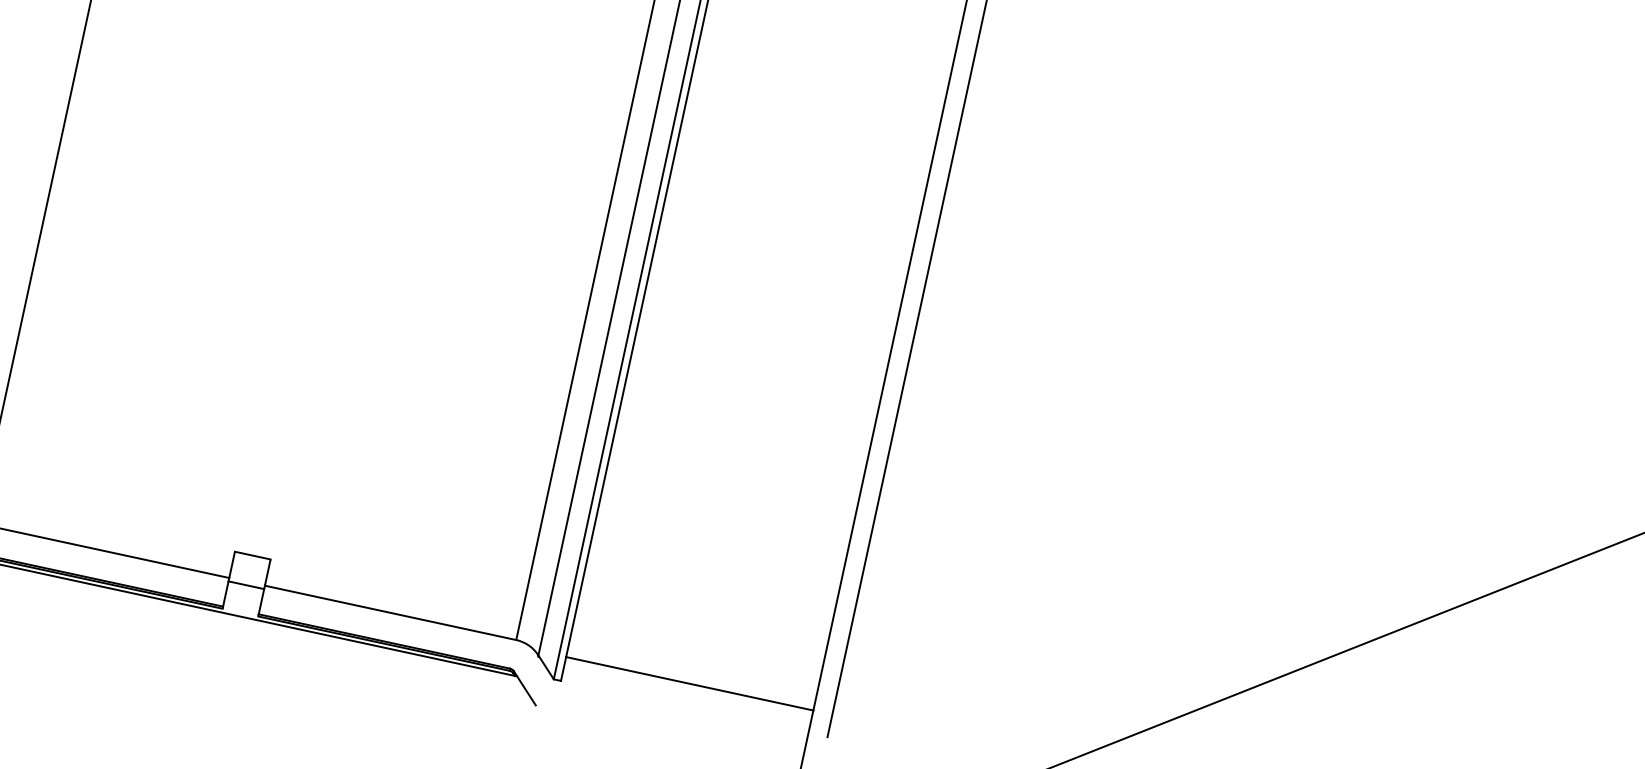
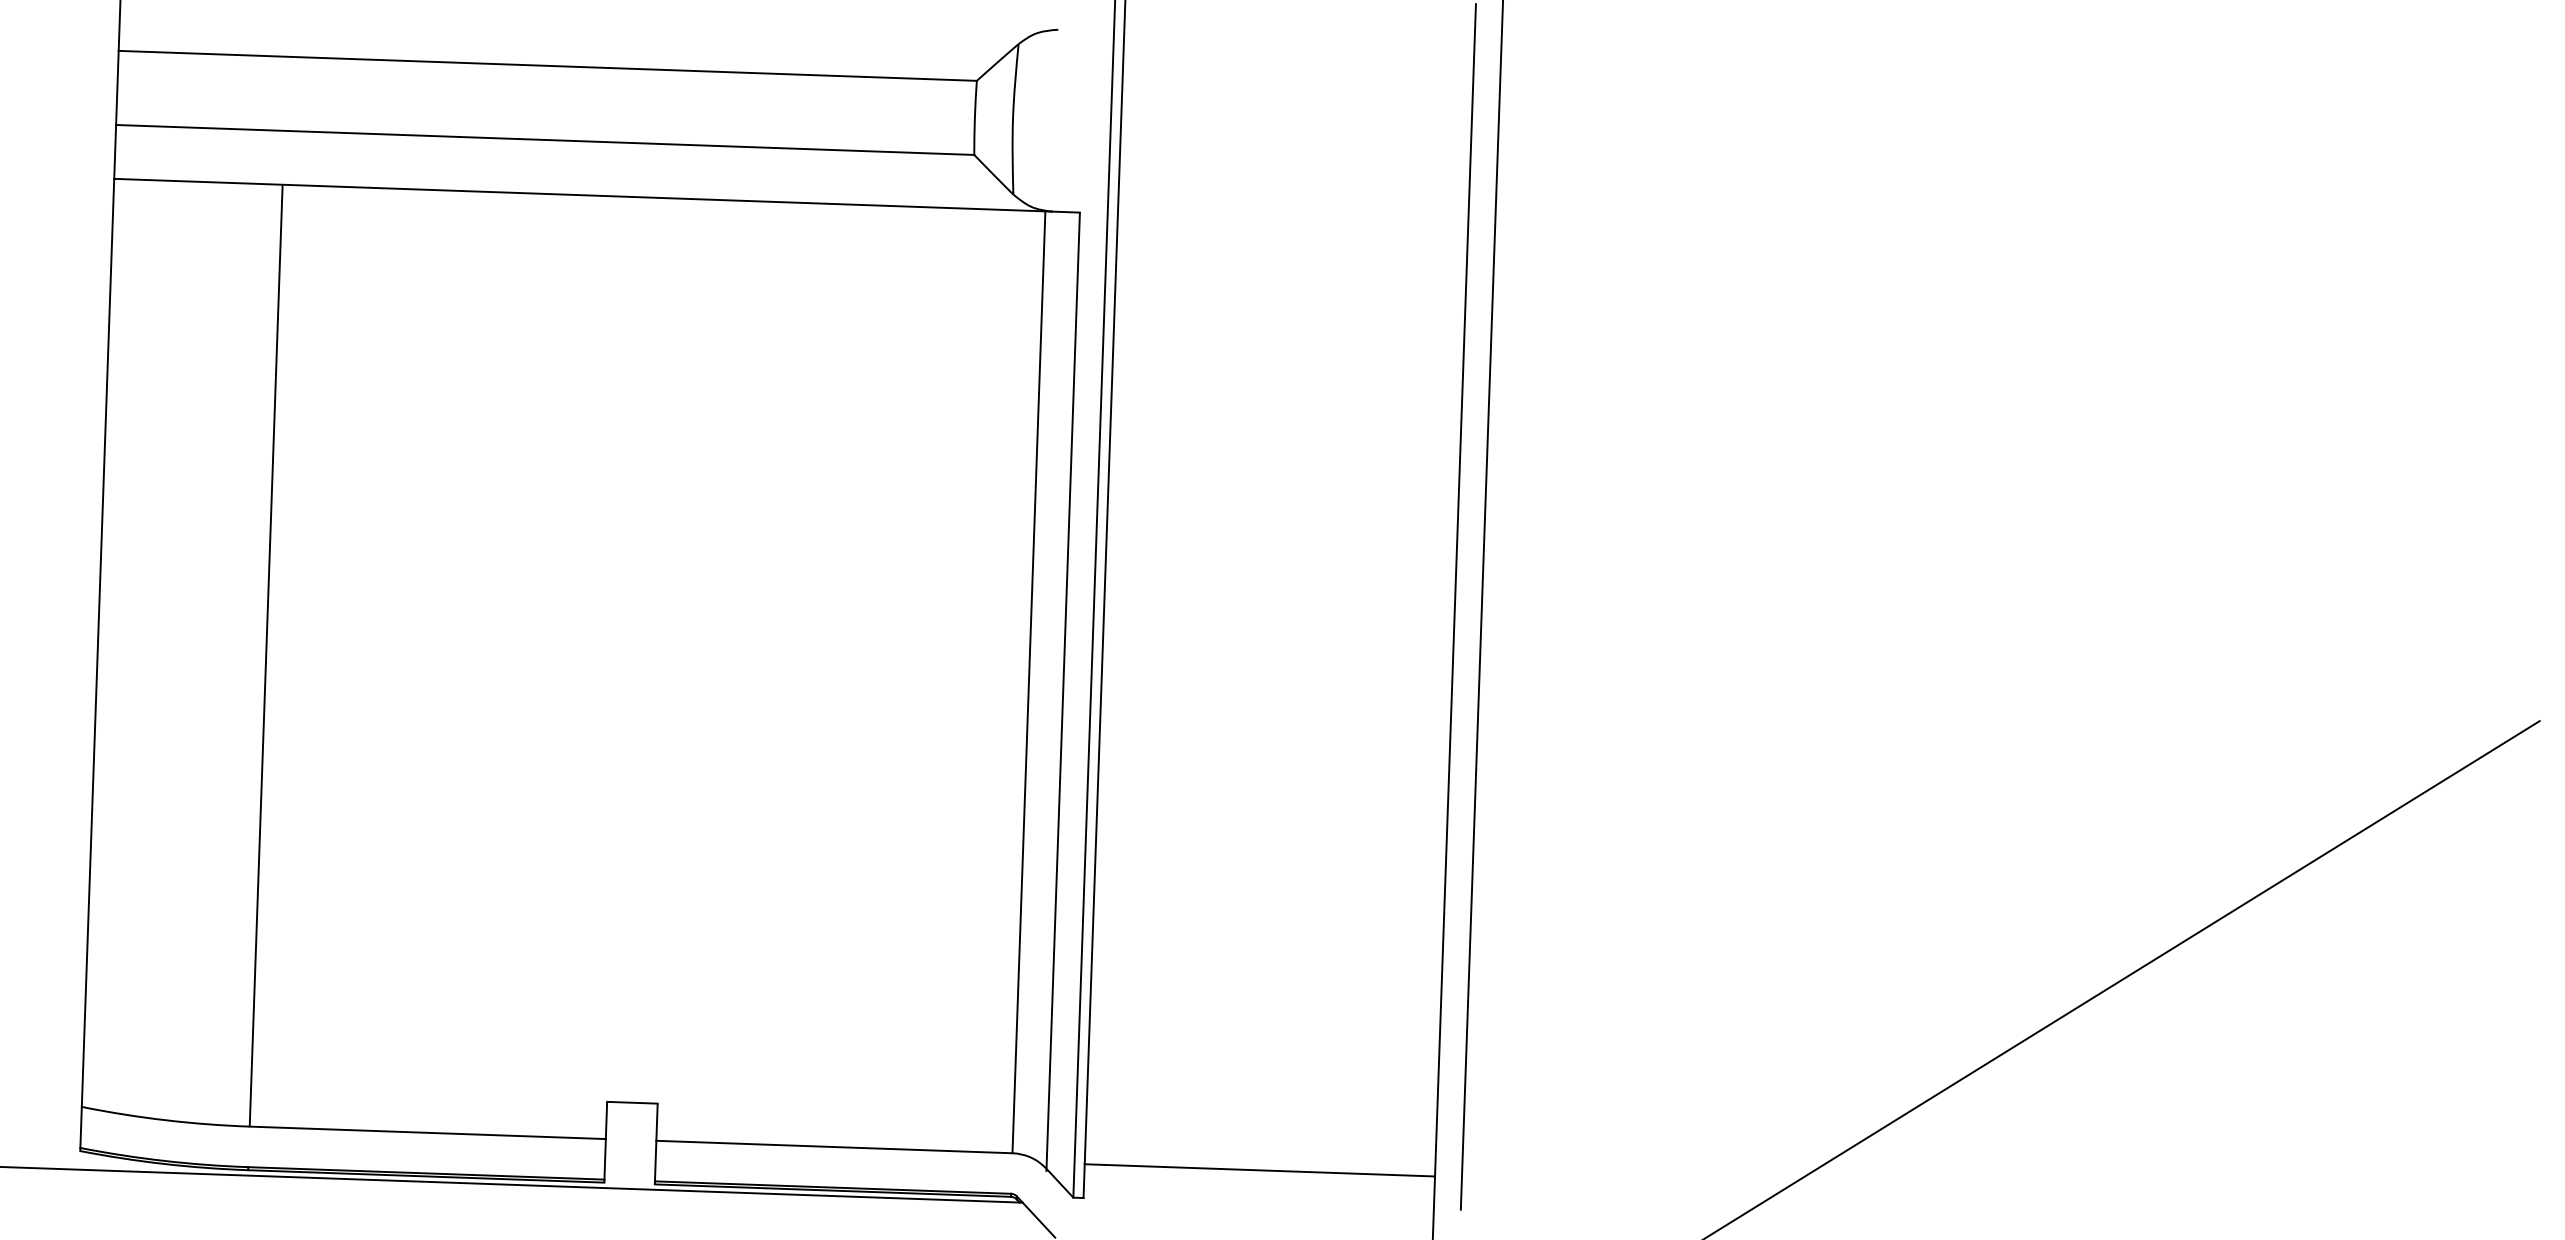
line: (246, 585) -> (630, 1144), removed

